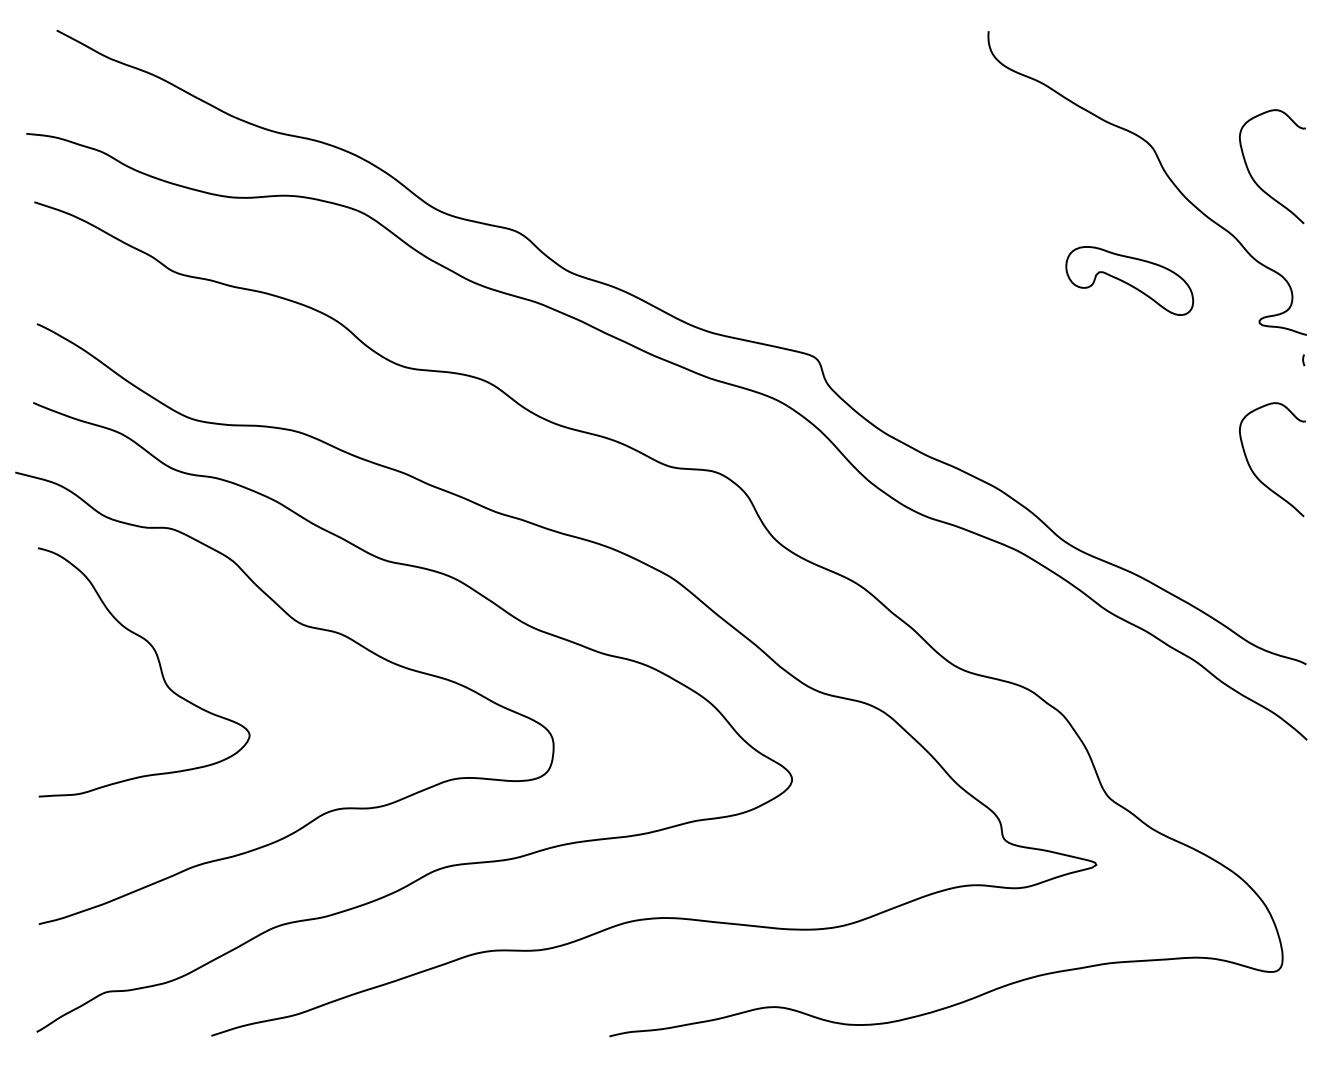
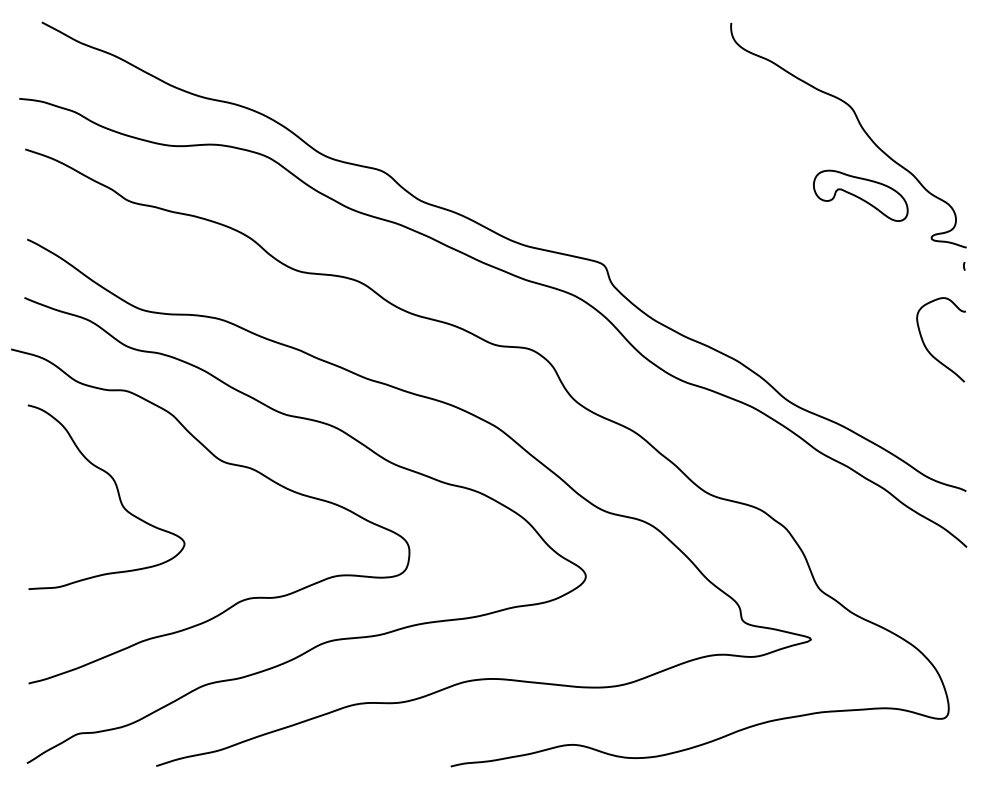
curve: (1255, 180) -> (928, 133), removed
part: (1129, 280) -> (860, 195), moved

